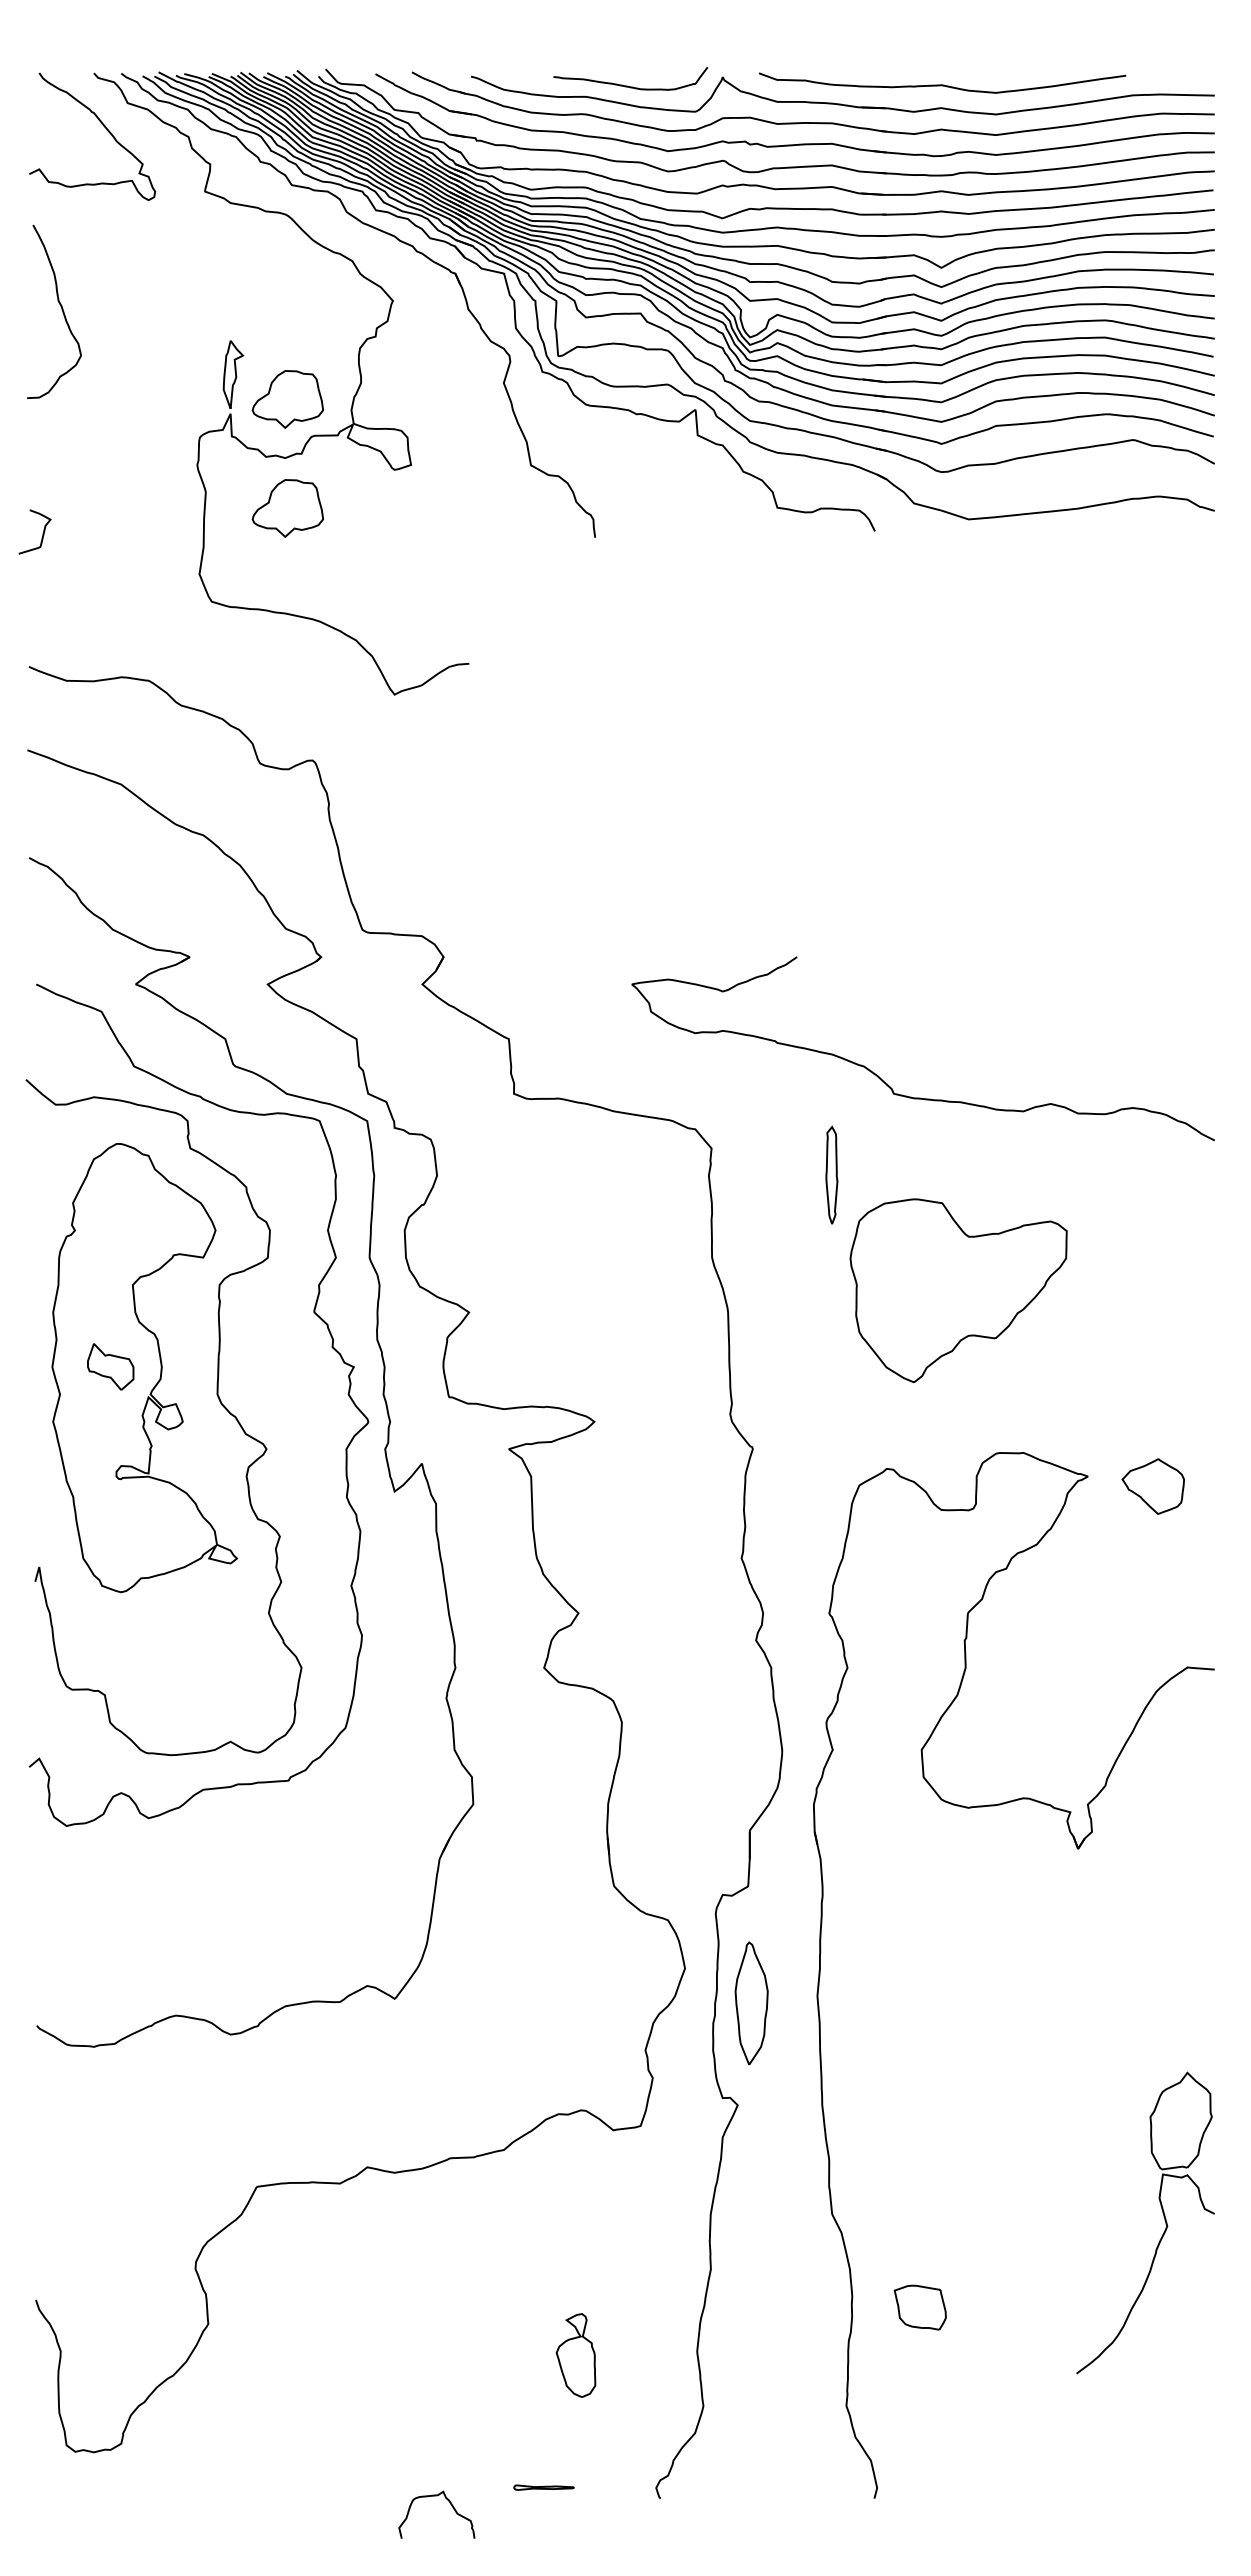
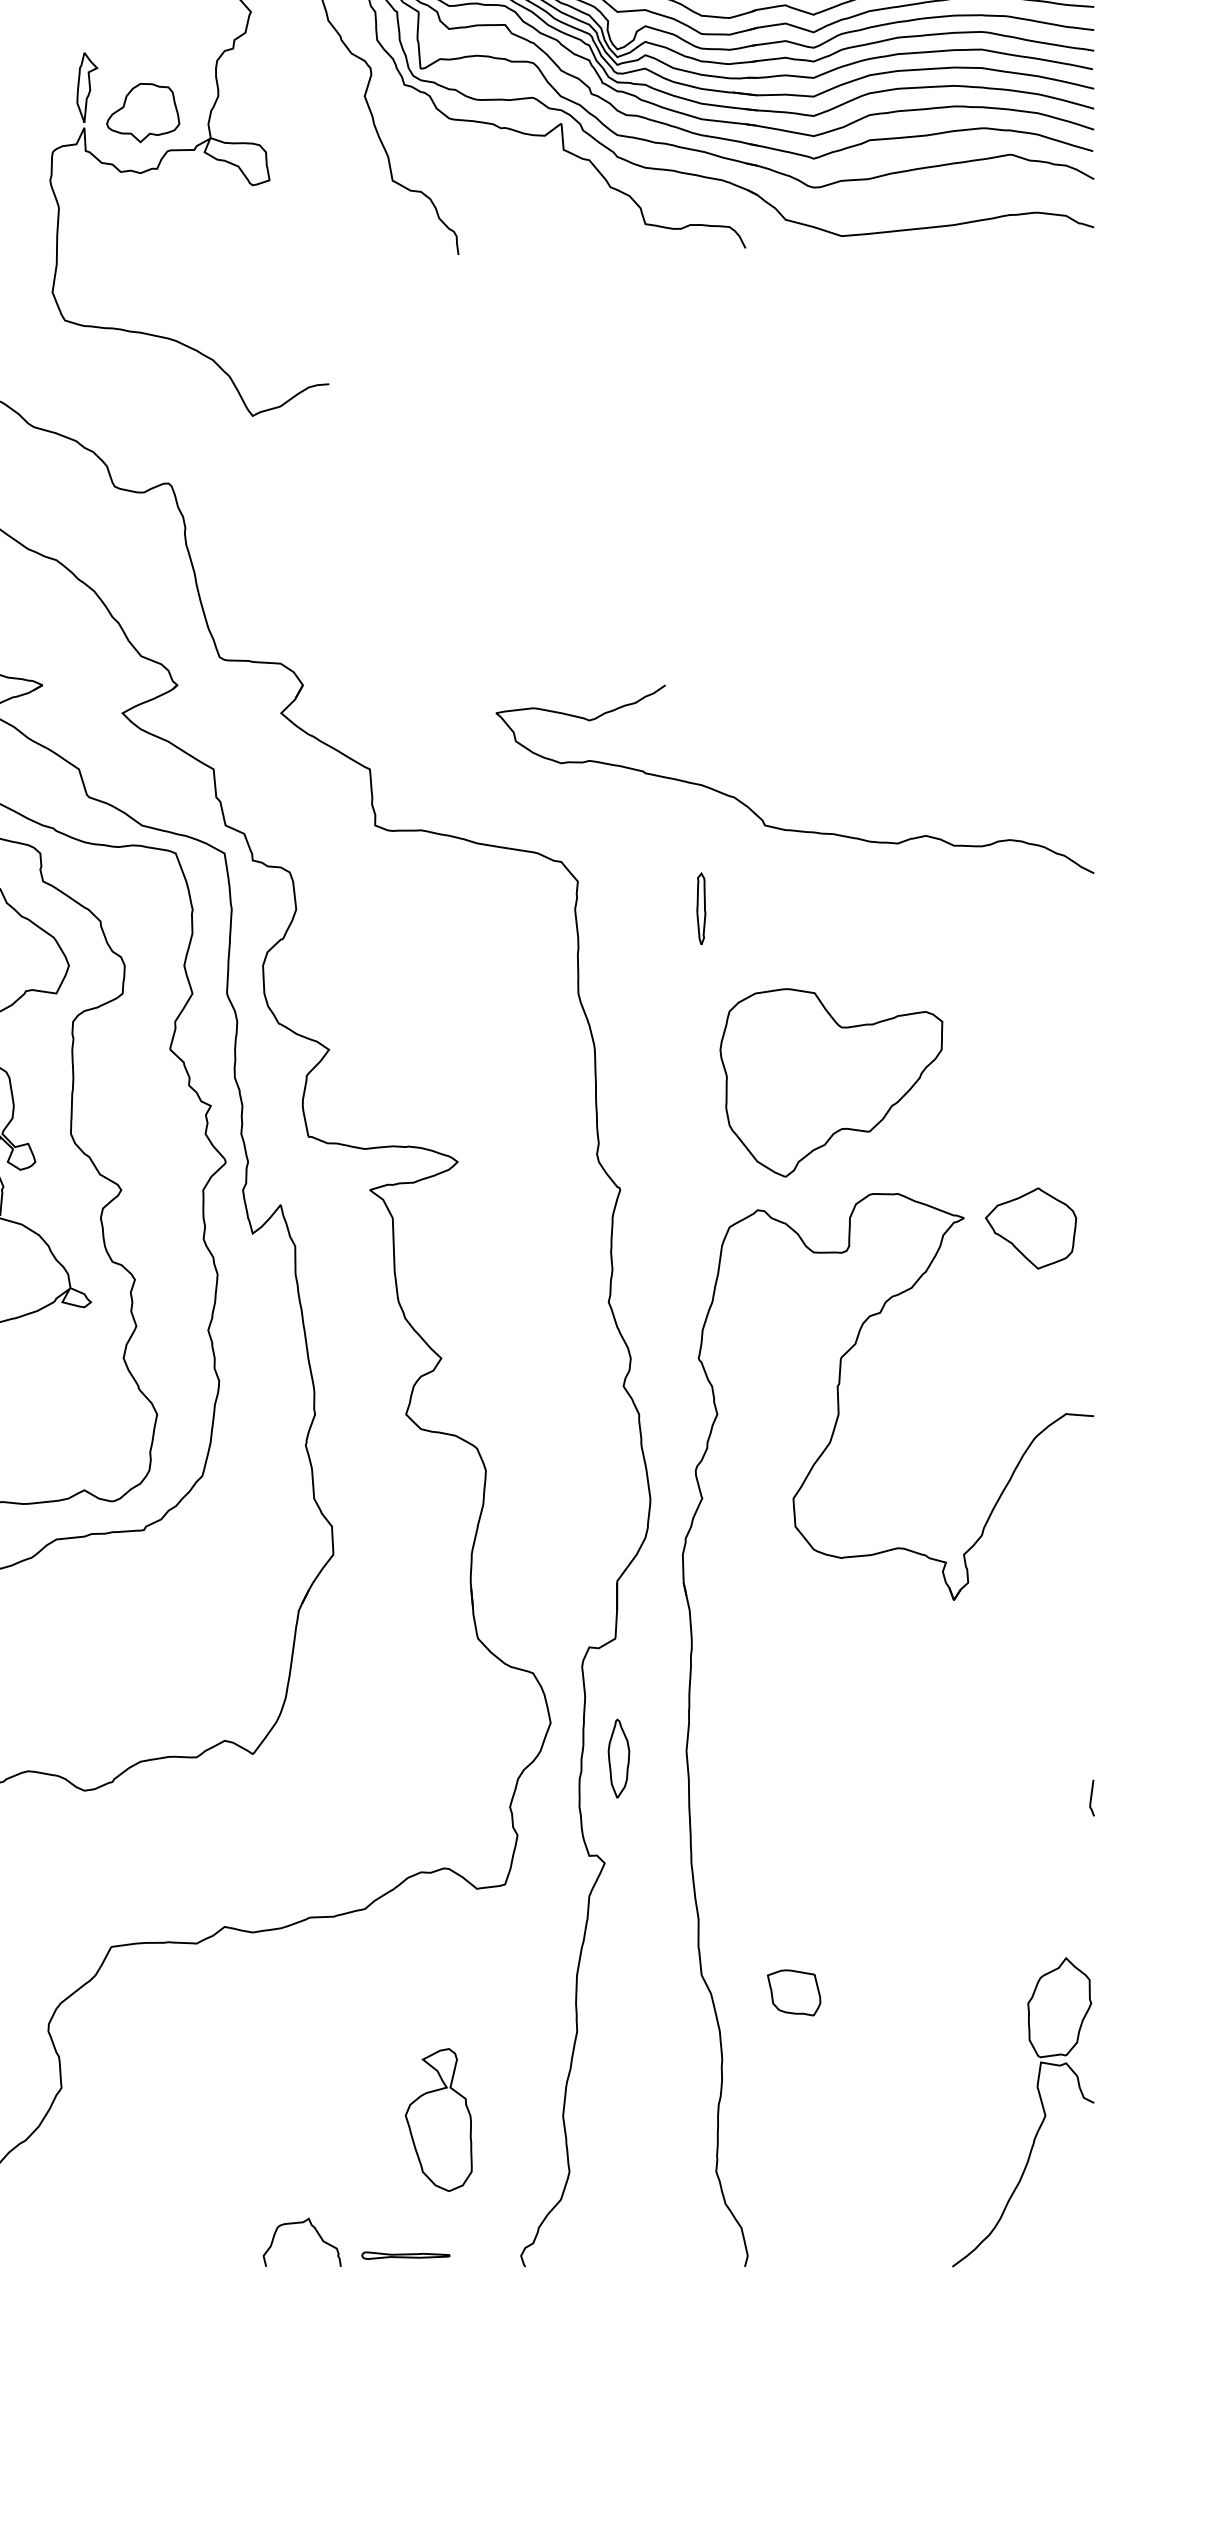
part: (287, 508) -> (142, 224), removed
part: (831, 1174) -> (700, 908), size x0.71
part: (958, 1290) -> (831, 1082), moved
part: (1153, 1486) -> (1031, 1228), size x1.43
part: (751, 2003) -> (618, 1758), size x0.62
line: (1212, 2041) -> (1091, 1797), added
part: (1163, 2216) -> (1041, 2105), moved
part: (919, 2307) -> (793, 1992), moved
part: (575, 2355) -> (438, 2119), size x1.67
part: (543, 2487) -> (405, 2255), size x1.43
curve: (451, 2506) -> (317, 2233), moved

